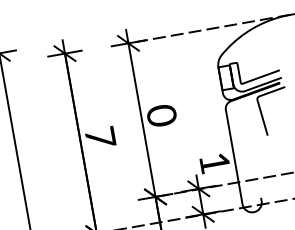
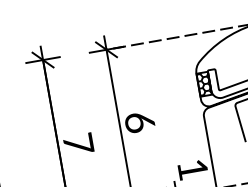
hatch: (225, 77) -> (203, 83), added
text: (162, 115) -> (140, 121), 0 -> 6

